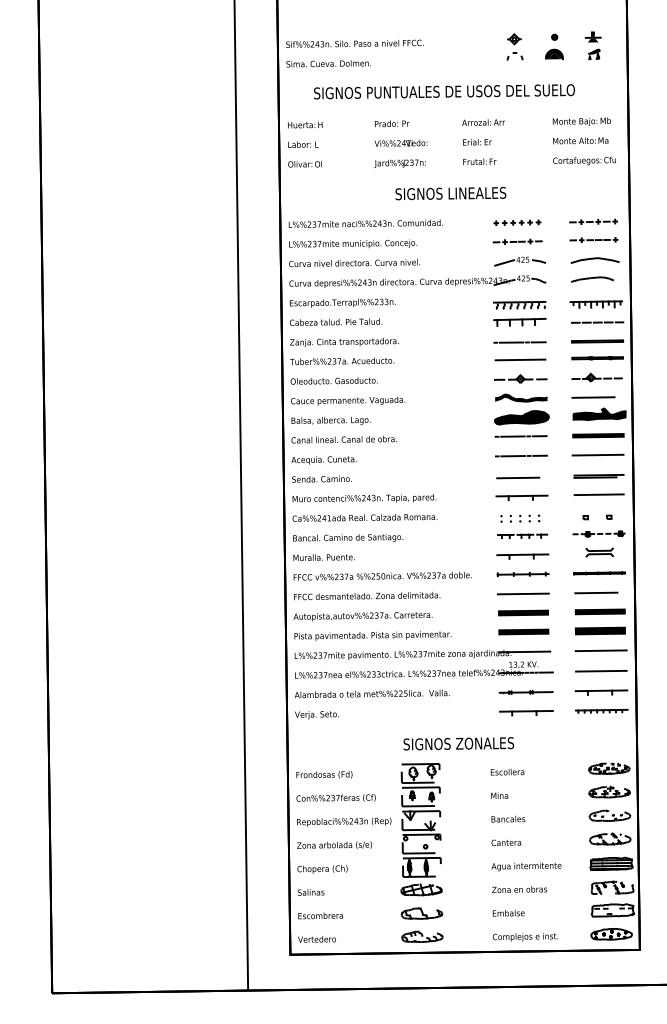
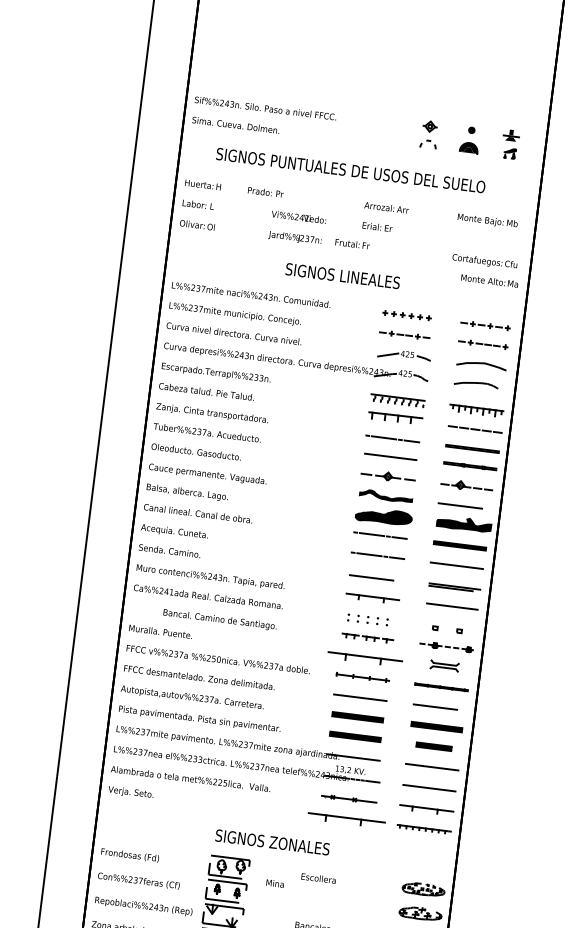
text: (392, 123) -> (266, 192), moved
text: (580, 140) -> (489, 280), moved
text: (479, 161) -> (352, 243), moved
text: (348, 537) -> (220, 619), moved
part: (522, 556) -> (364, 659), size x1.4
part: (599, 630) -> (433, 746), size x0.7
part: (526, 713) -> (346, 820), size x1.4
text: (499, 795) -> (275, 883), moved

